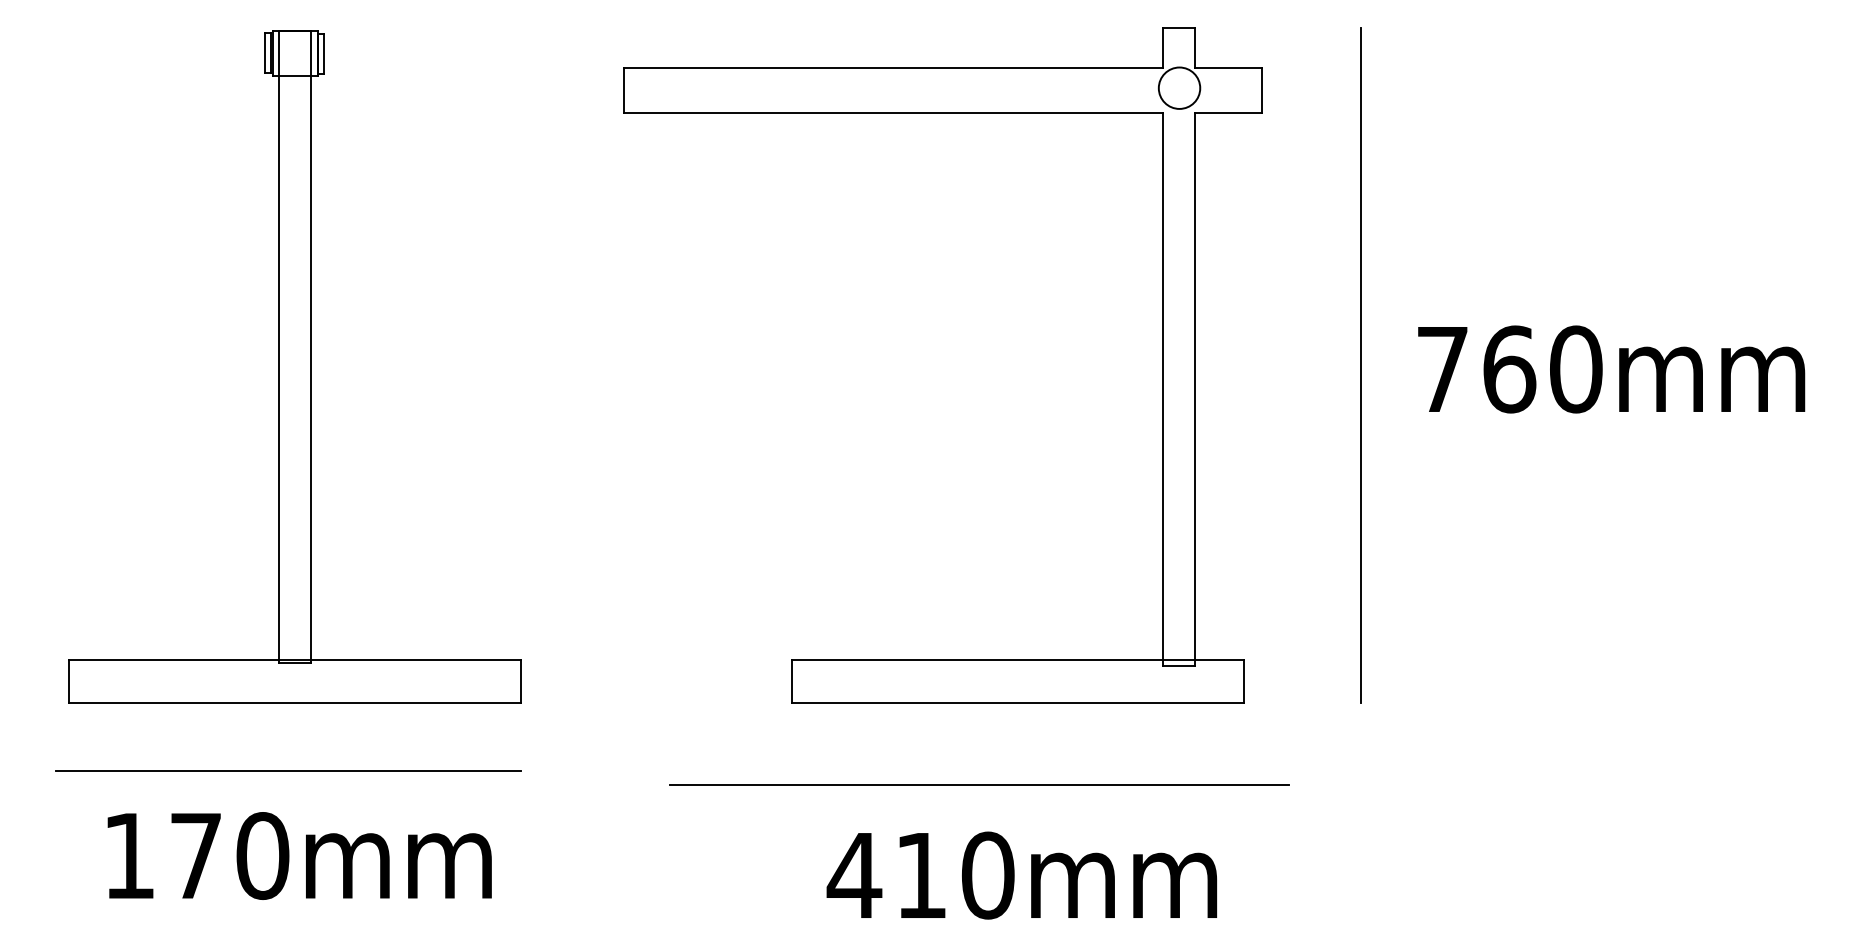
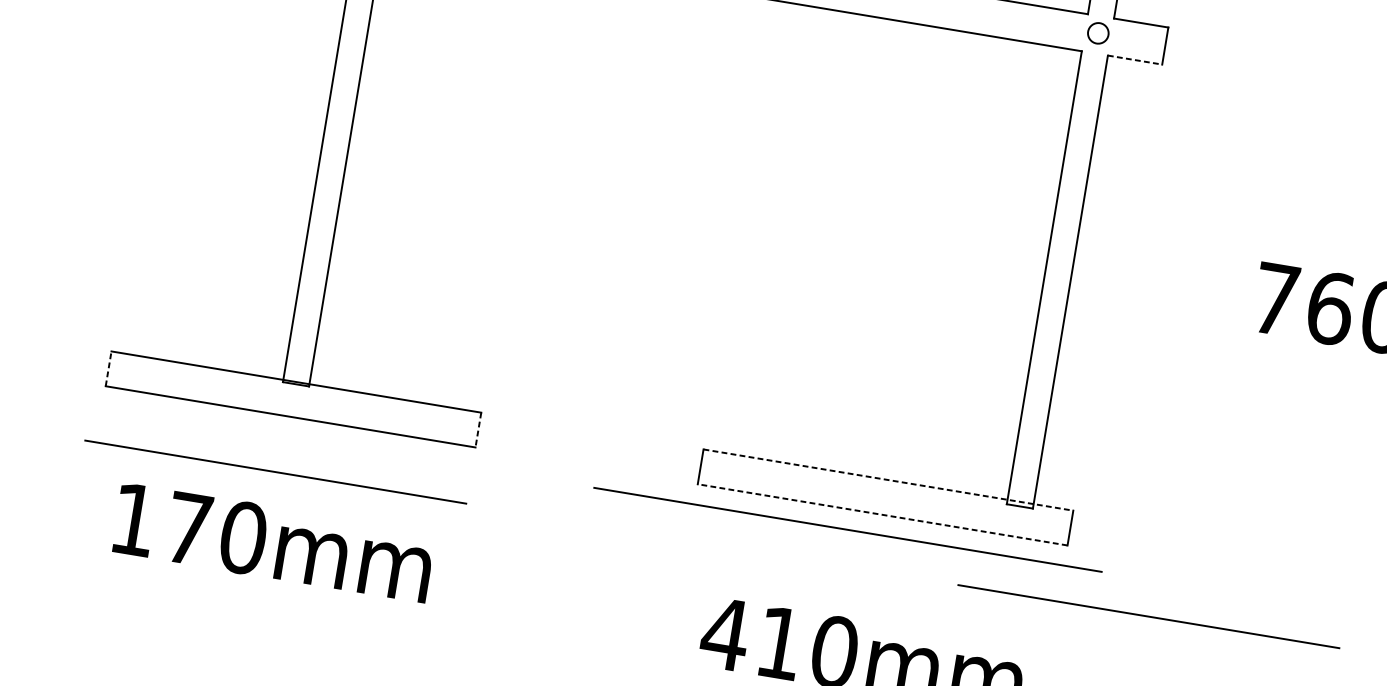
circle: (1179, 87) -> (1098, 32), size x0.6
line: (1228, 112) -> (1135, 59), solid -> dashed
line: (1360, 365) -> (1208, 285), removed
line: (1017, 660) -> (888, 480), solid -> dashed
line: (69, 681) -> (108, 368), solid -> dashed
line: (520, 682) -> (477, 430), solid -> dashed
line: (1017, 702) -> (882, 514), solid -> dashed
line: (1354, 770) -> (1149, 615), added
line: (979, 784) -> (847, 529), moved

